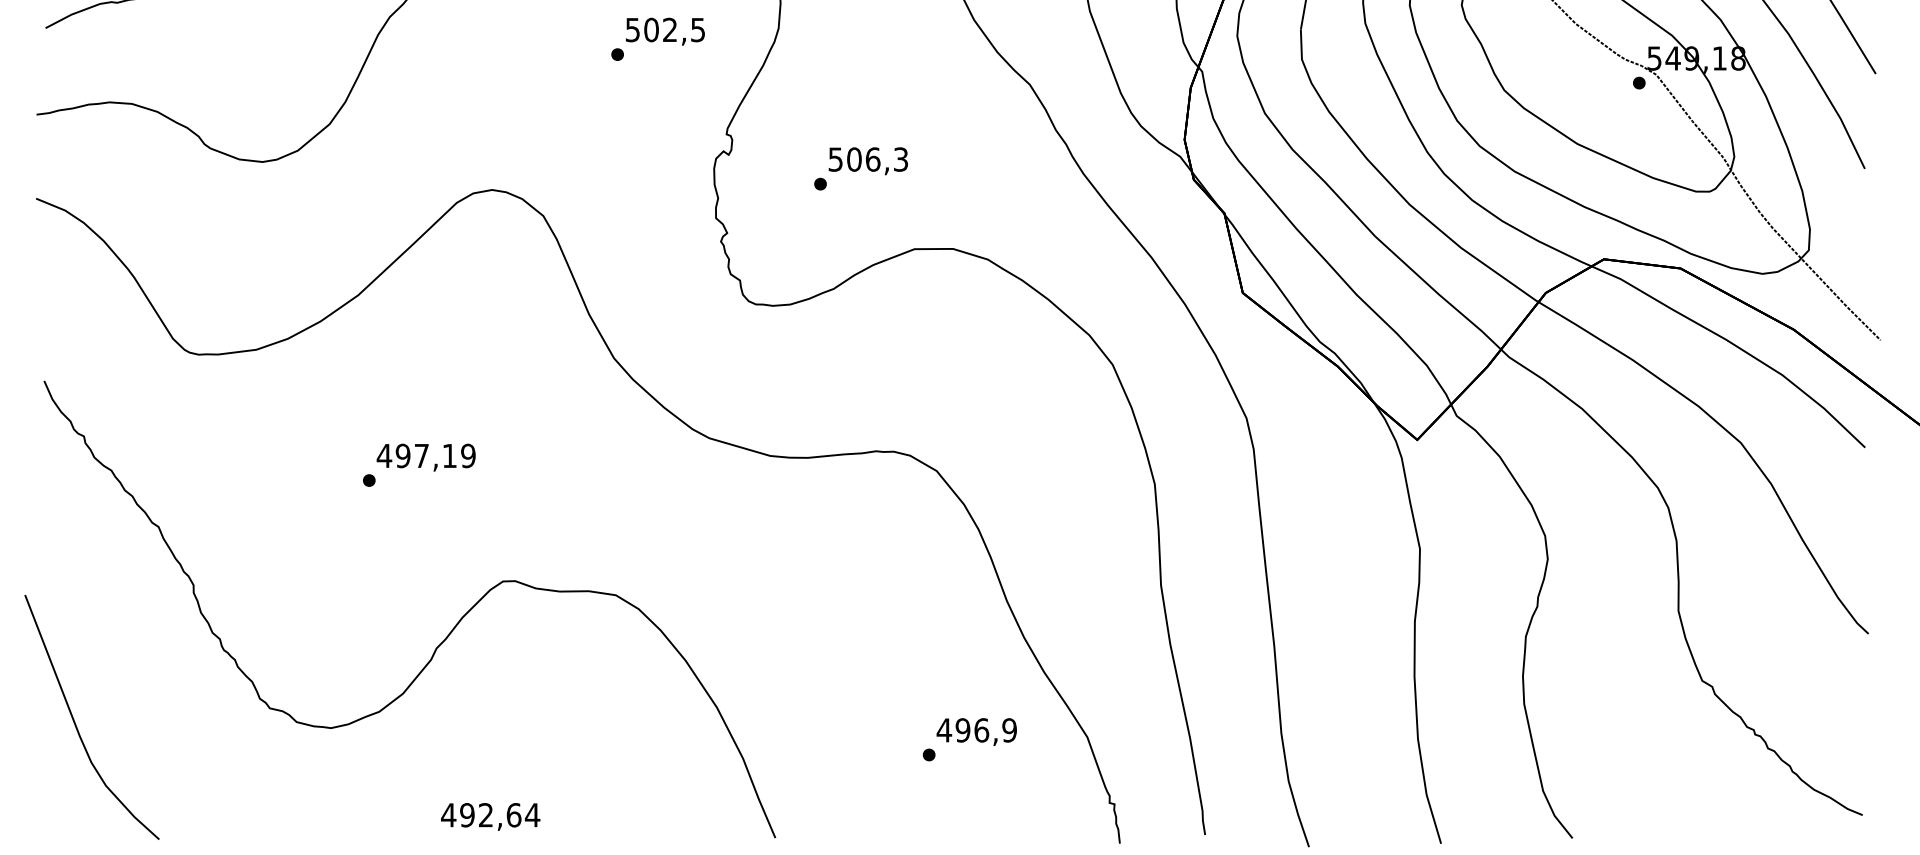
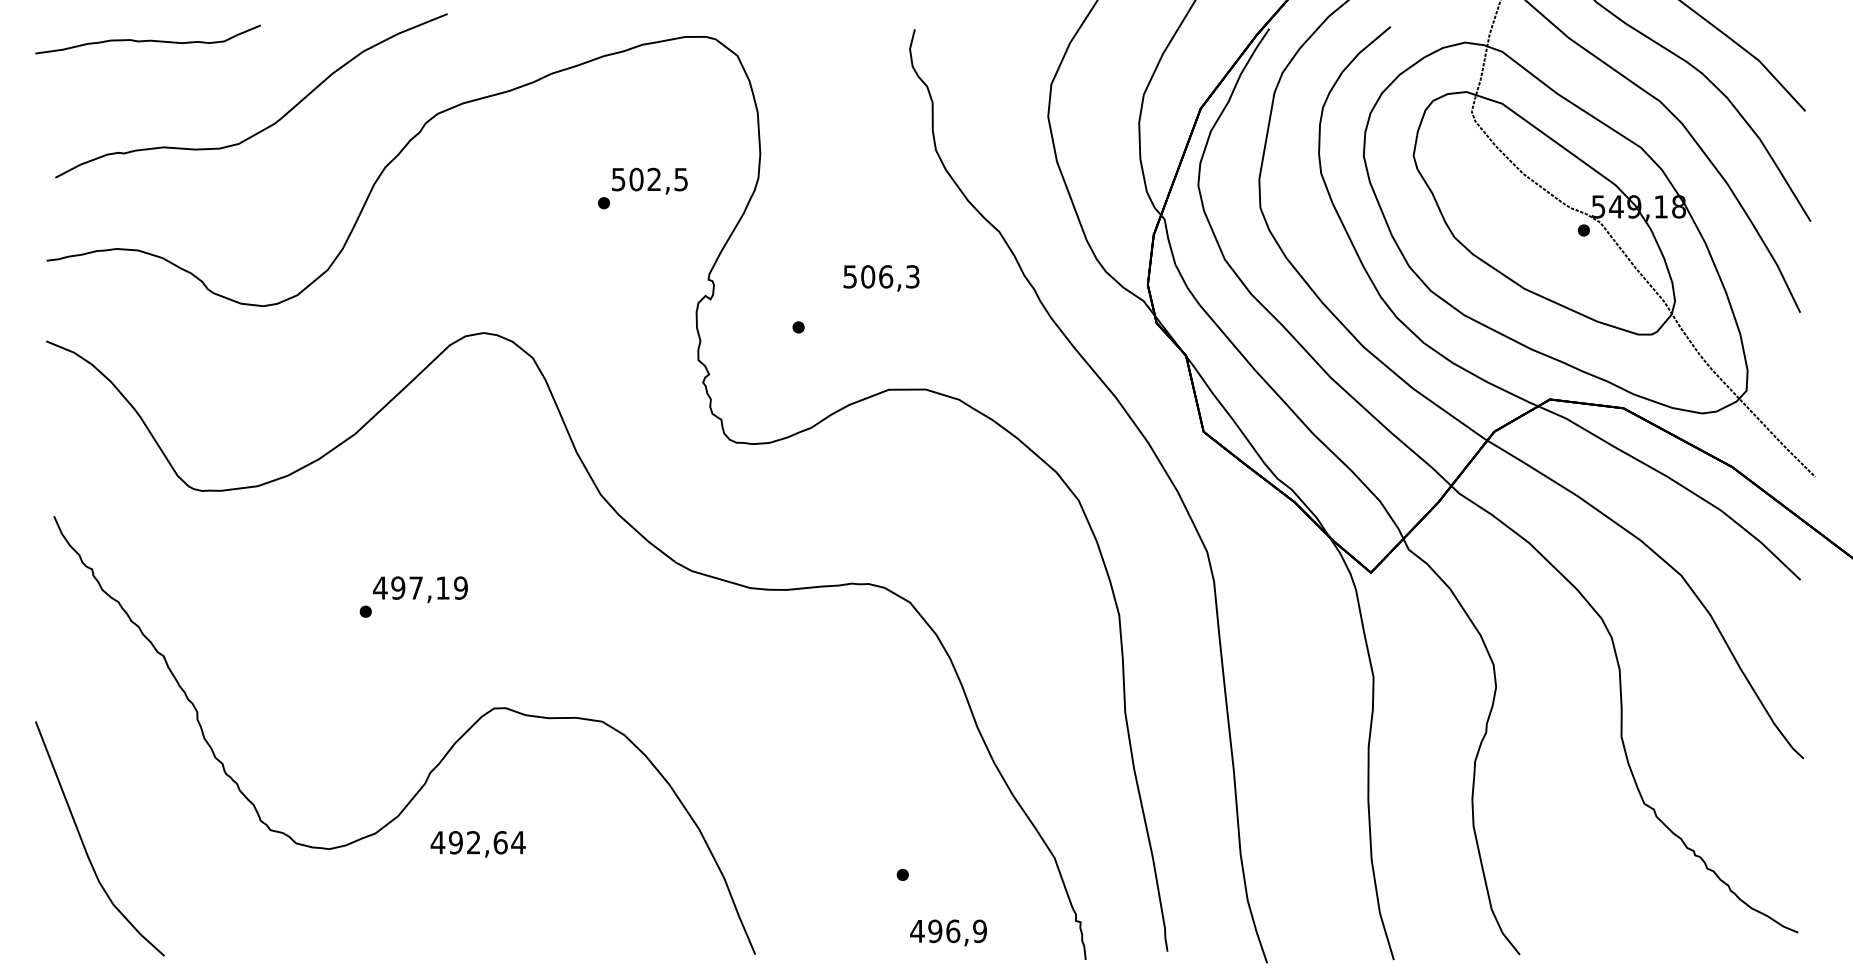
text: (868, 161) -> (881, 278), moved
text: (976, 731) -> (948, 932), moved
text: (489, 817) -> (477, 844), moved

